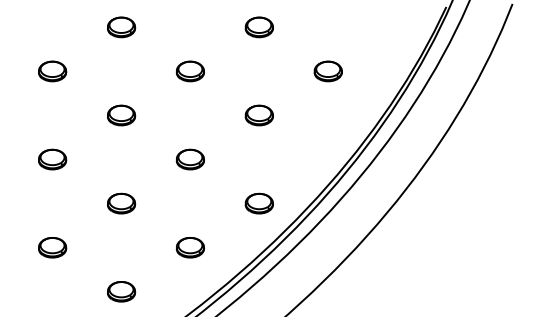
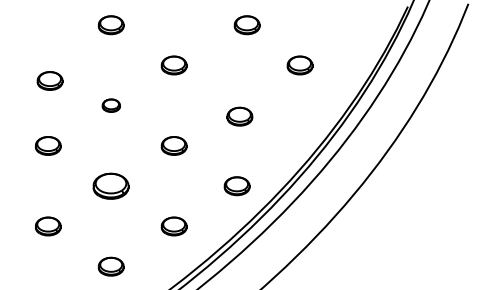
part: (258, 27) -> (246, 25), moved
part: (52, 71) -> (50, 81), moved
part: (121, 115) -> (111, 105), size x0.7
part: (258, 115) -> (239, 116), moved
part: (121, 203) -> (111, 186), size x1.4

